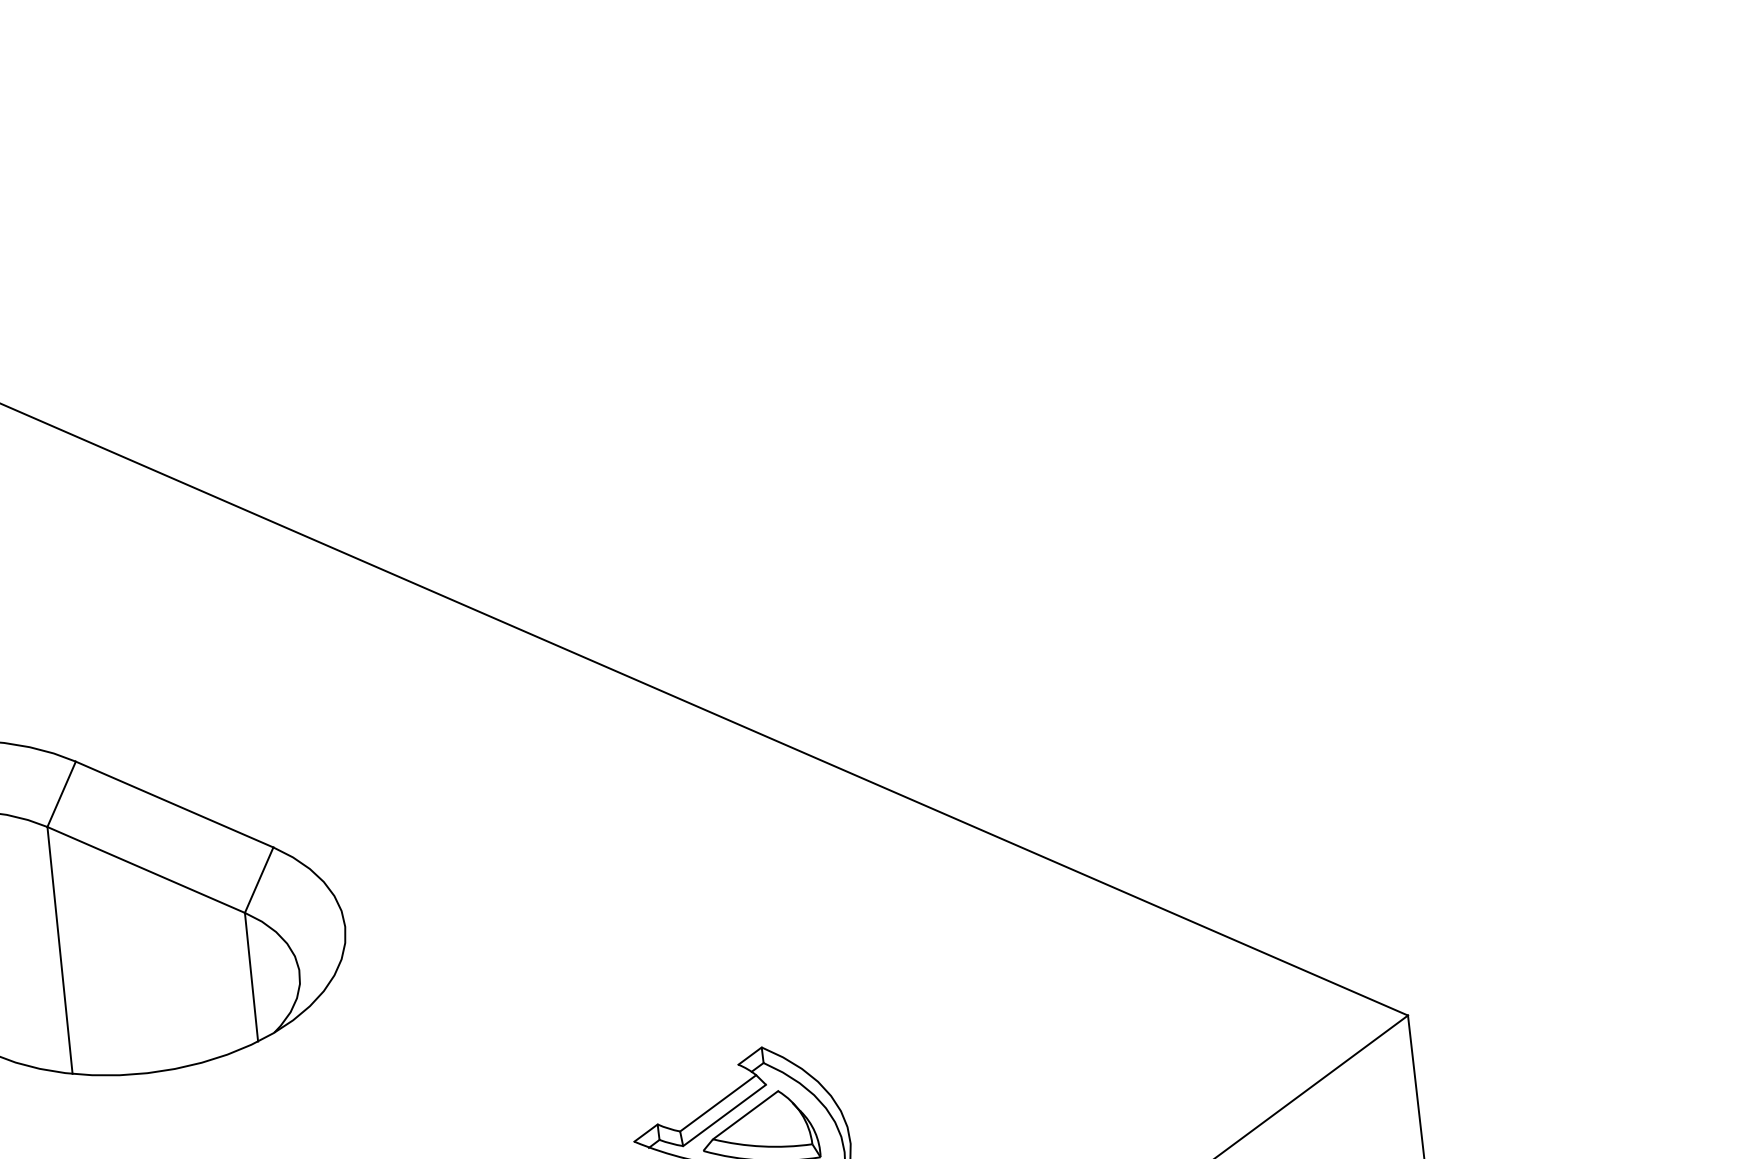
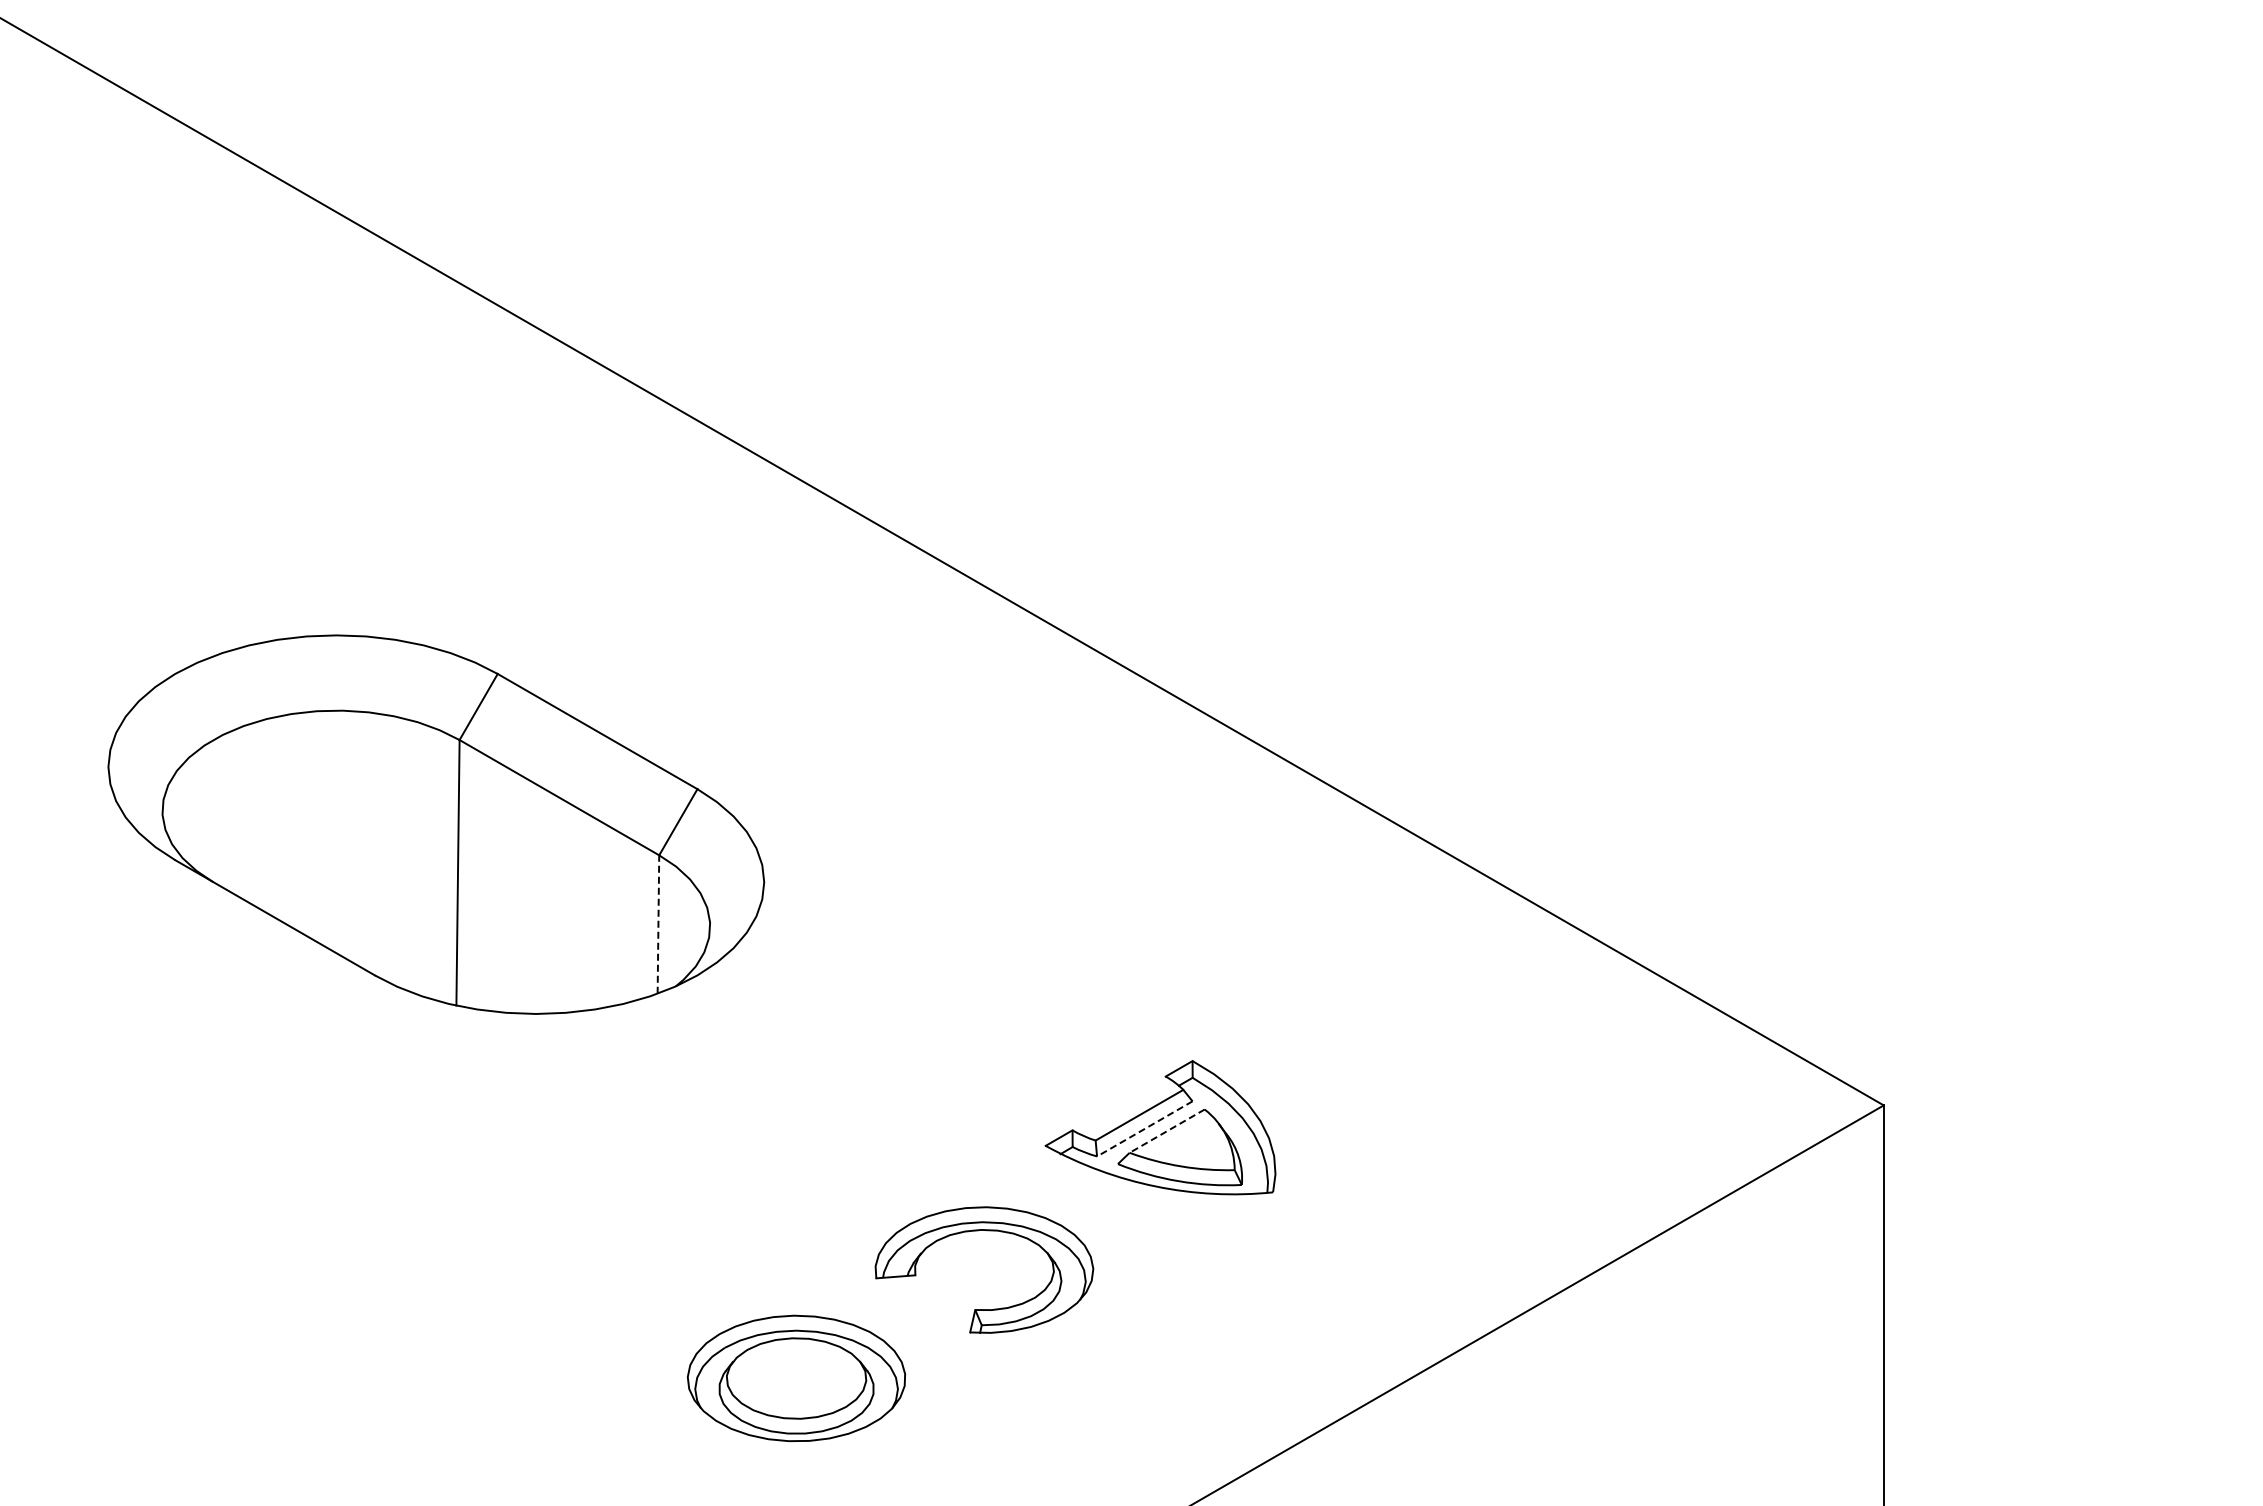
line: (251, 977) -> (658, 924), solid -> dashed
line: (744, 1115) -> (1166, 1131), solid -> dashed
line: (724, 1116) -> (1144, 1129), solid -> dashed

